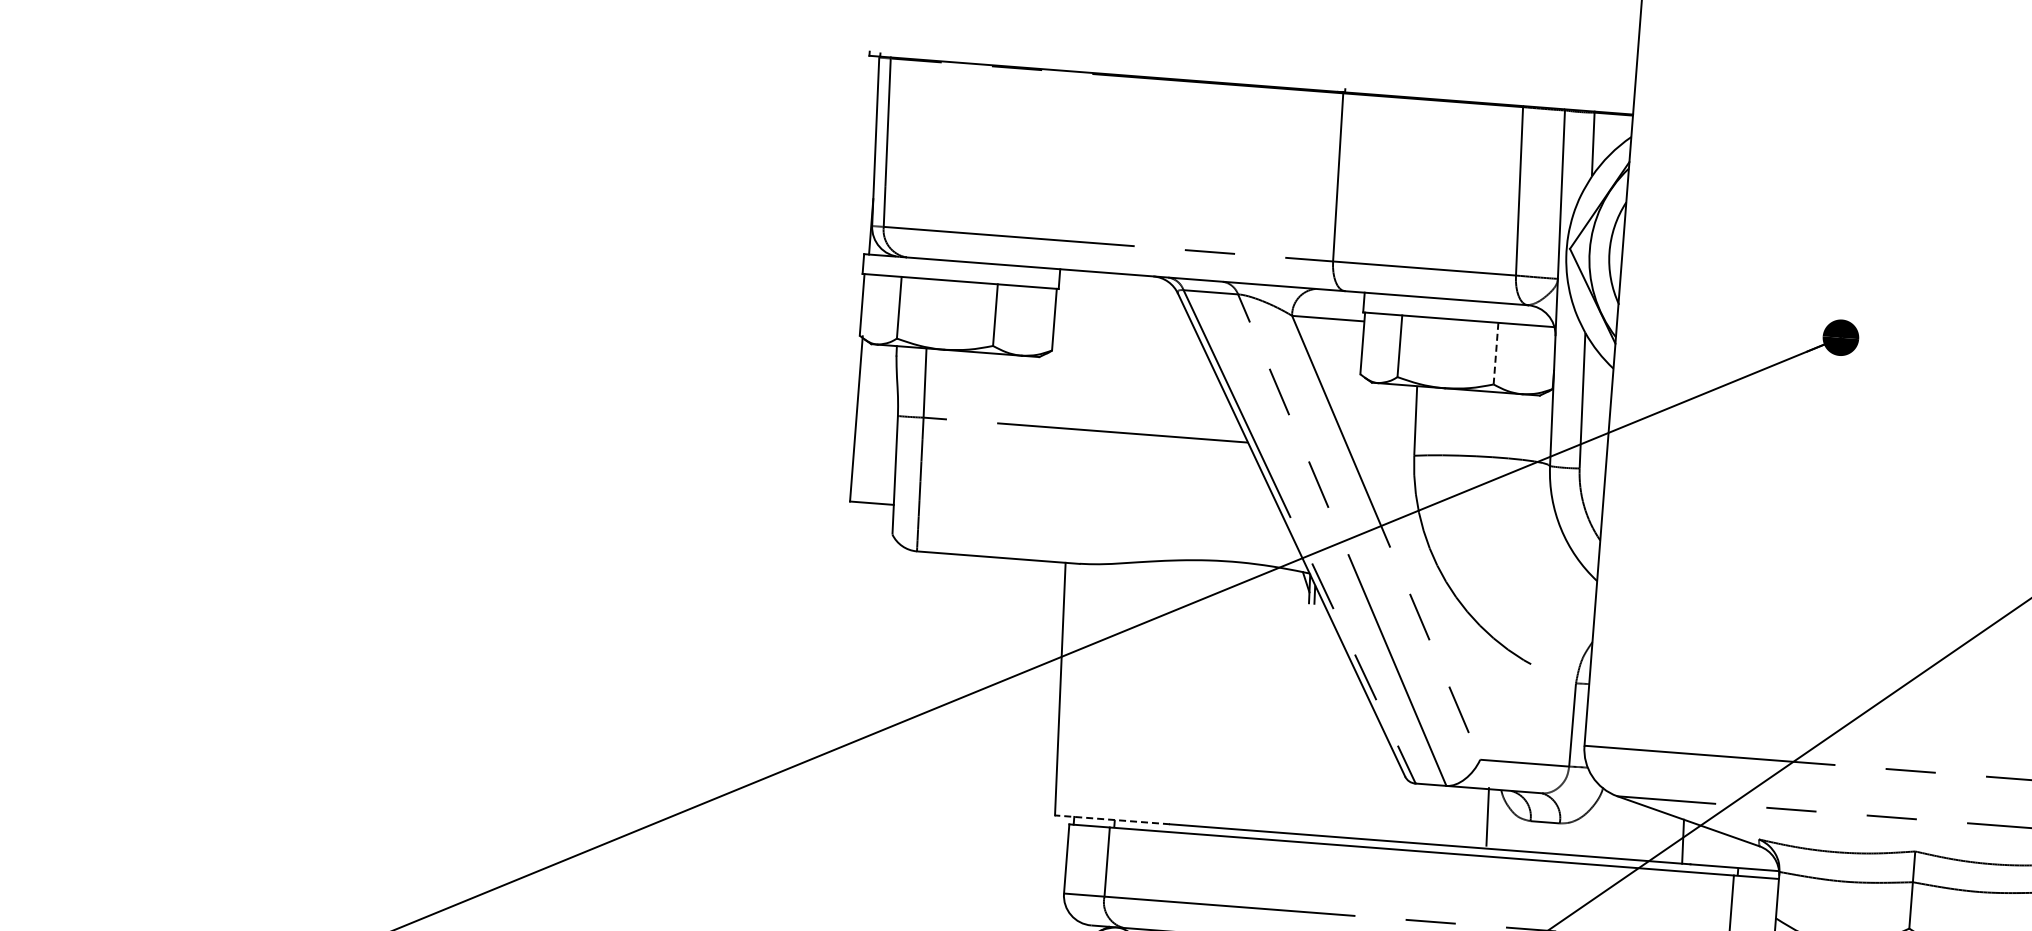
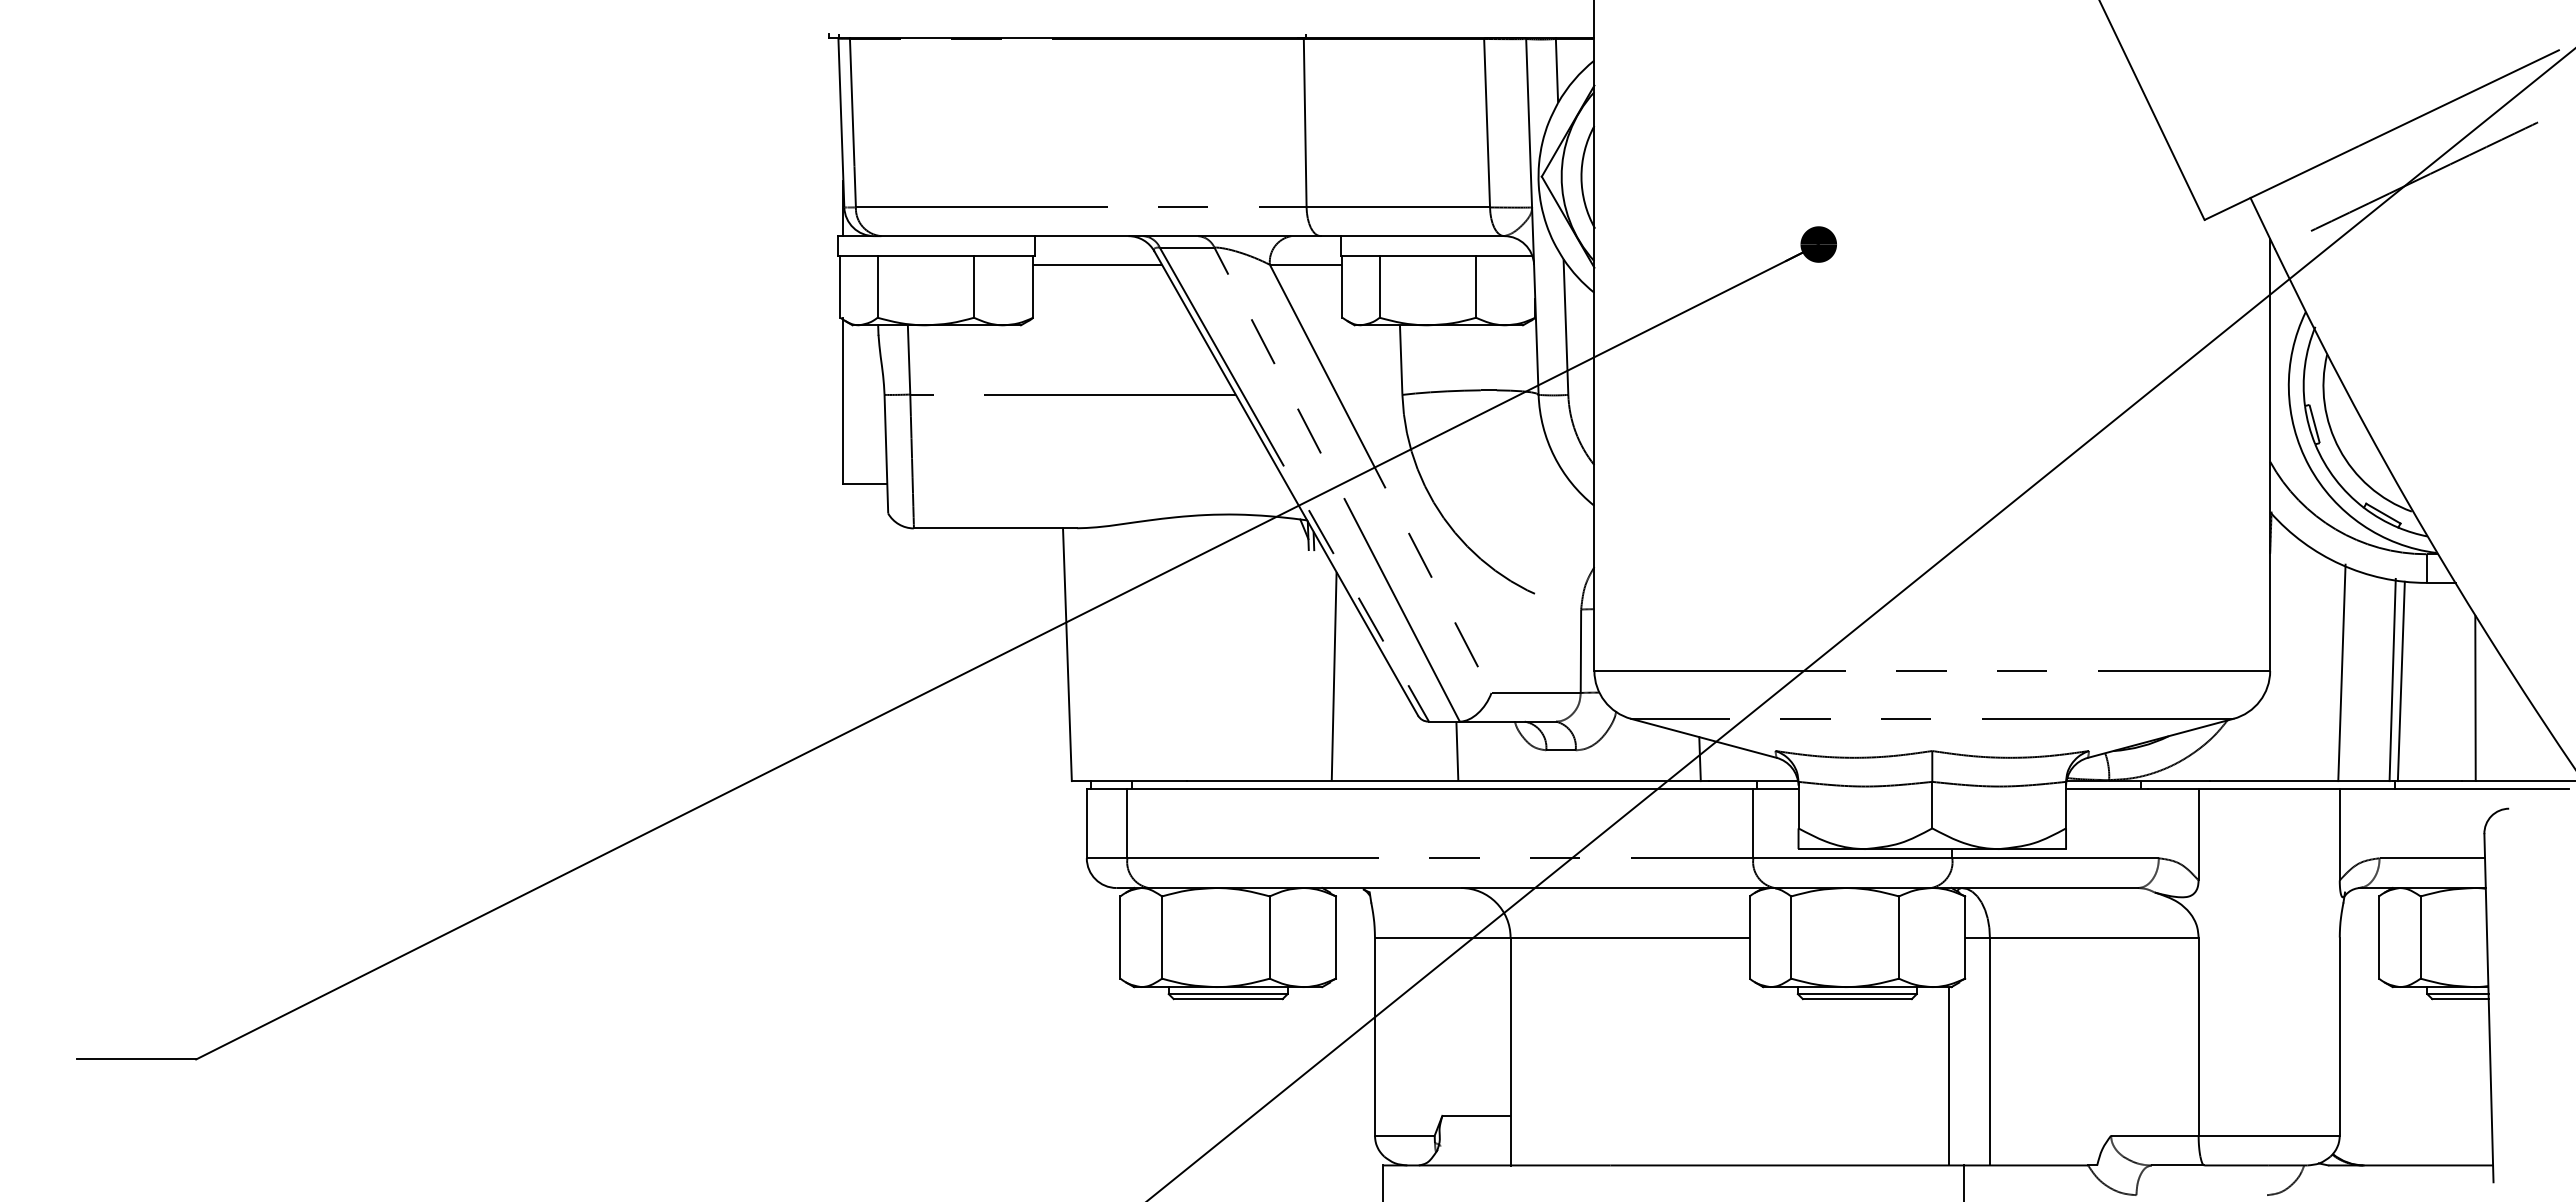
line: (1120, 302) -> (1097, 264), added
line: (1496, 353) -> (1476, 286), dashed -> solid
line: (1323, 731) -> (1333, 676), added
line: (1487, 817) -> (1457, 751), moved
line: (1112, 820) -> (1129, 781), dashed -> solid

